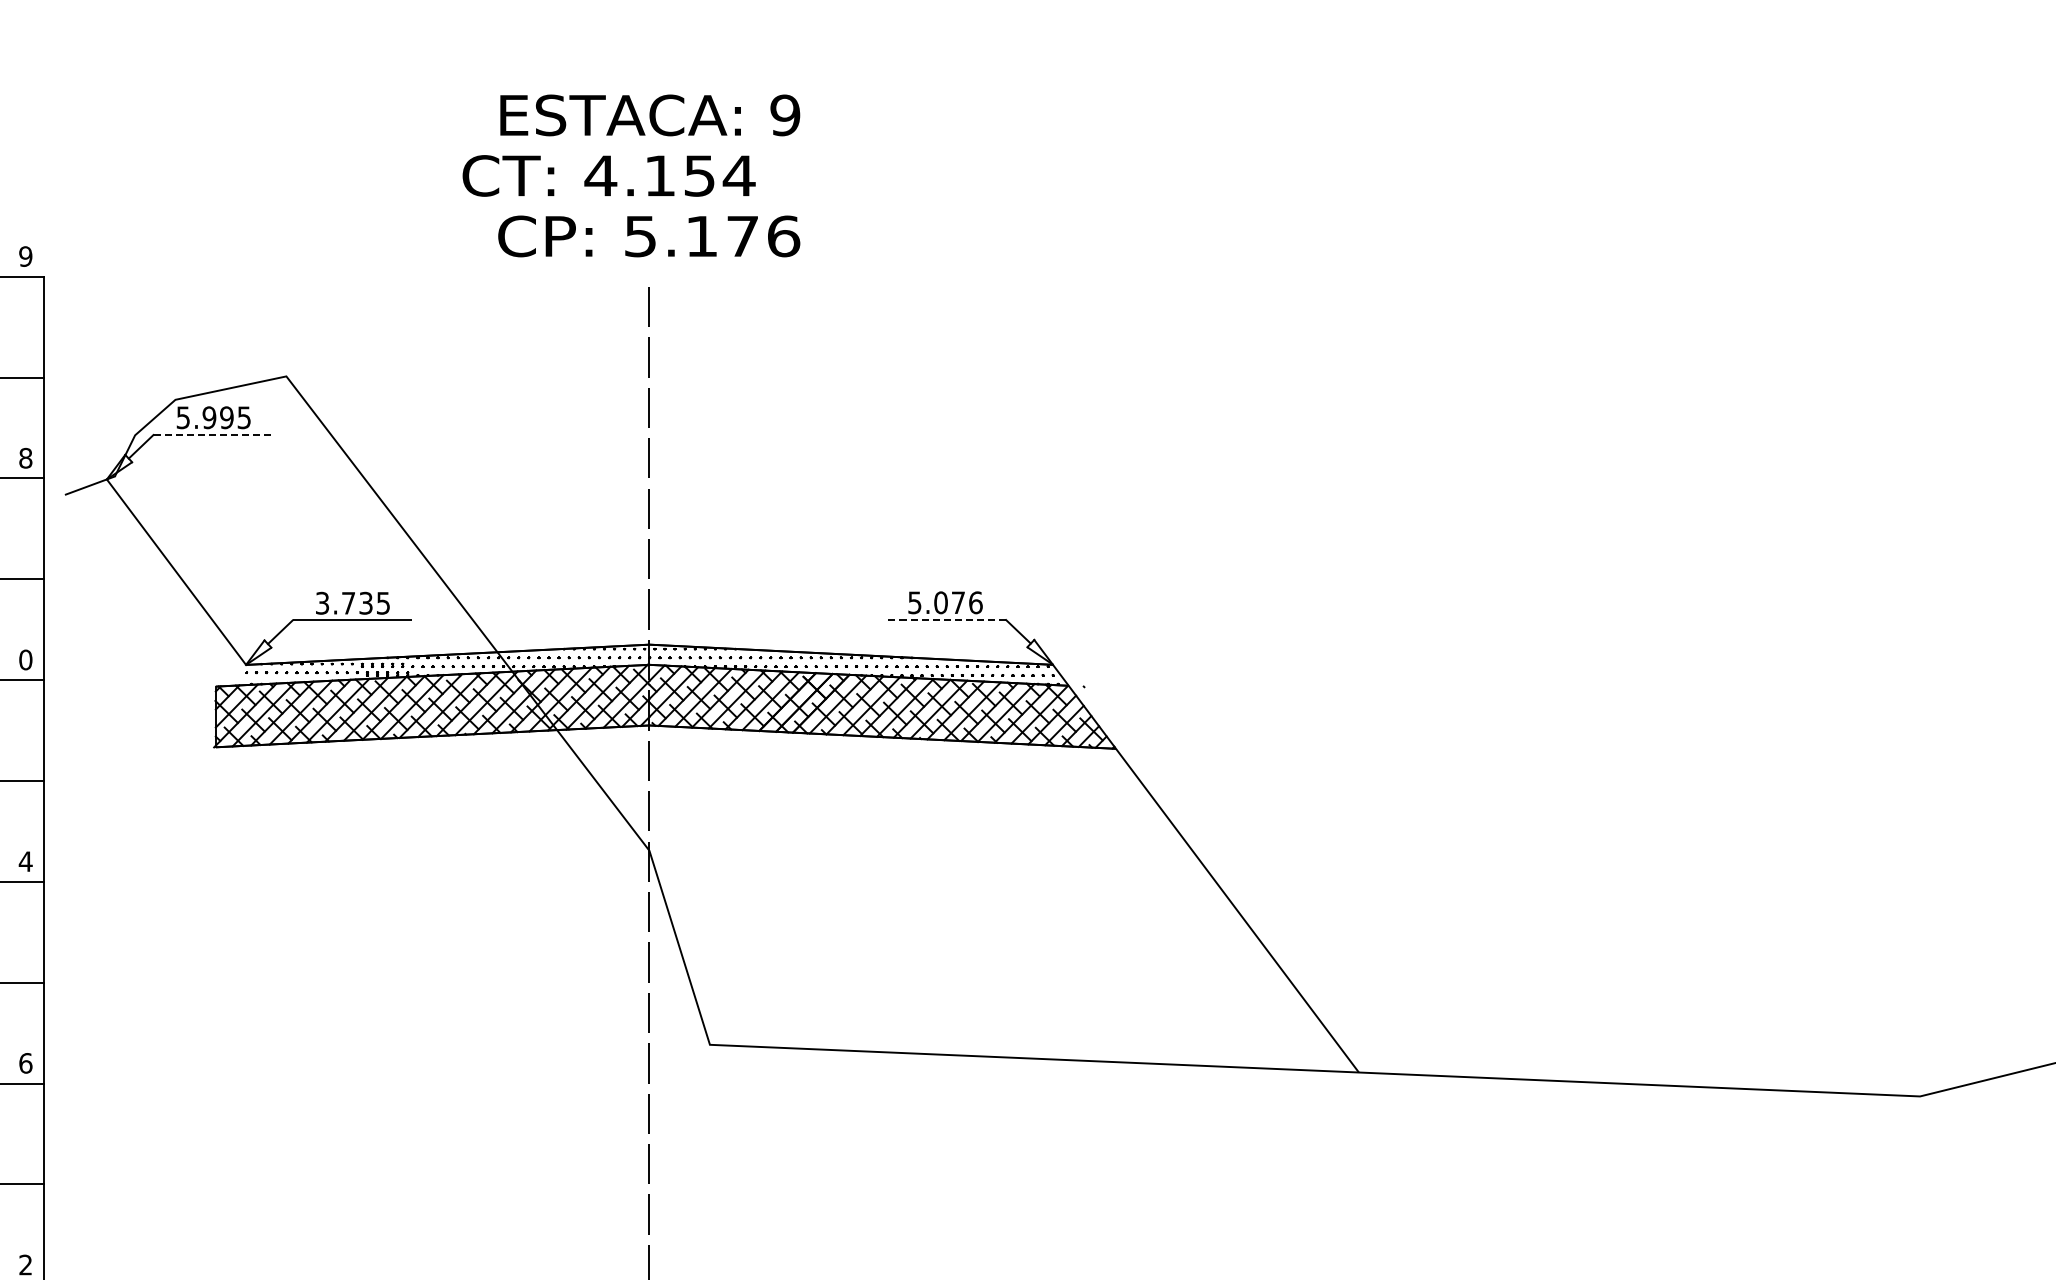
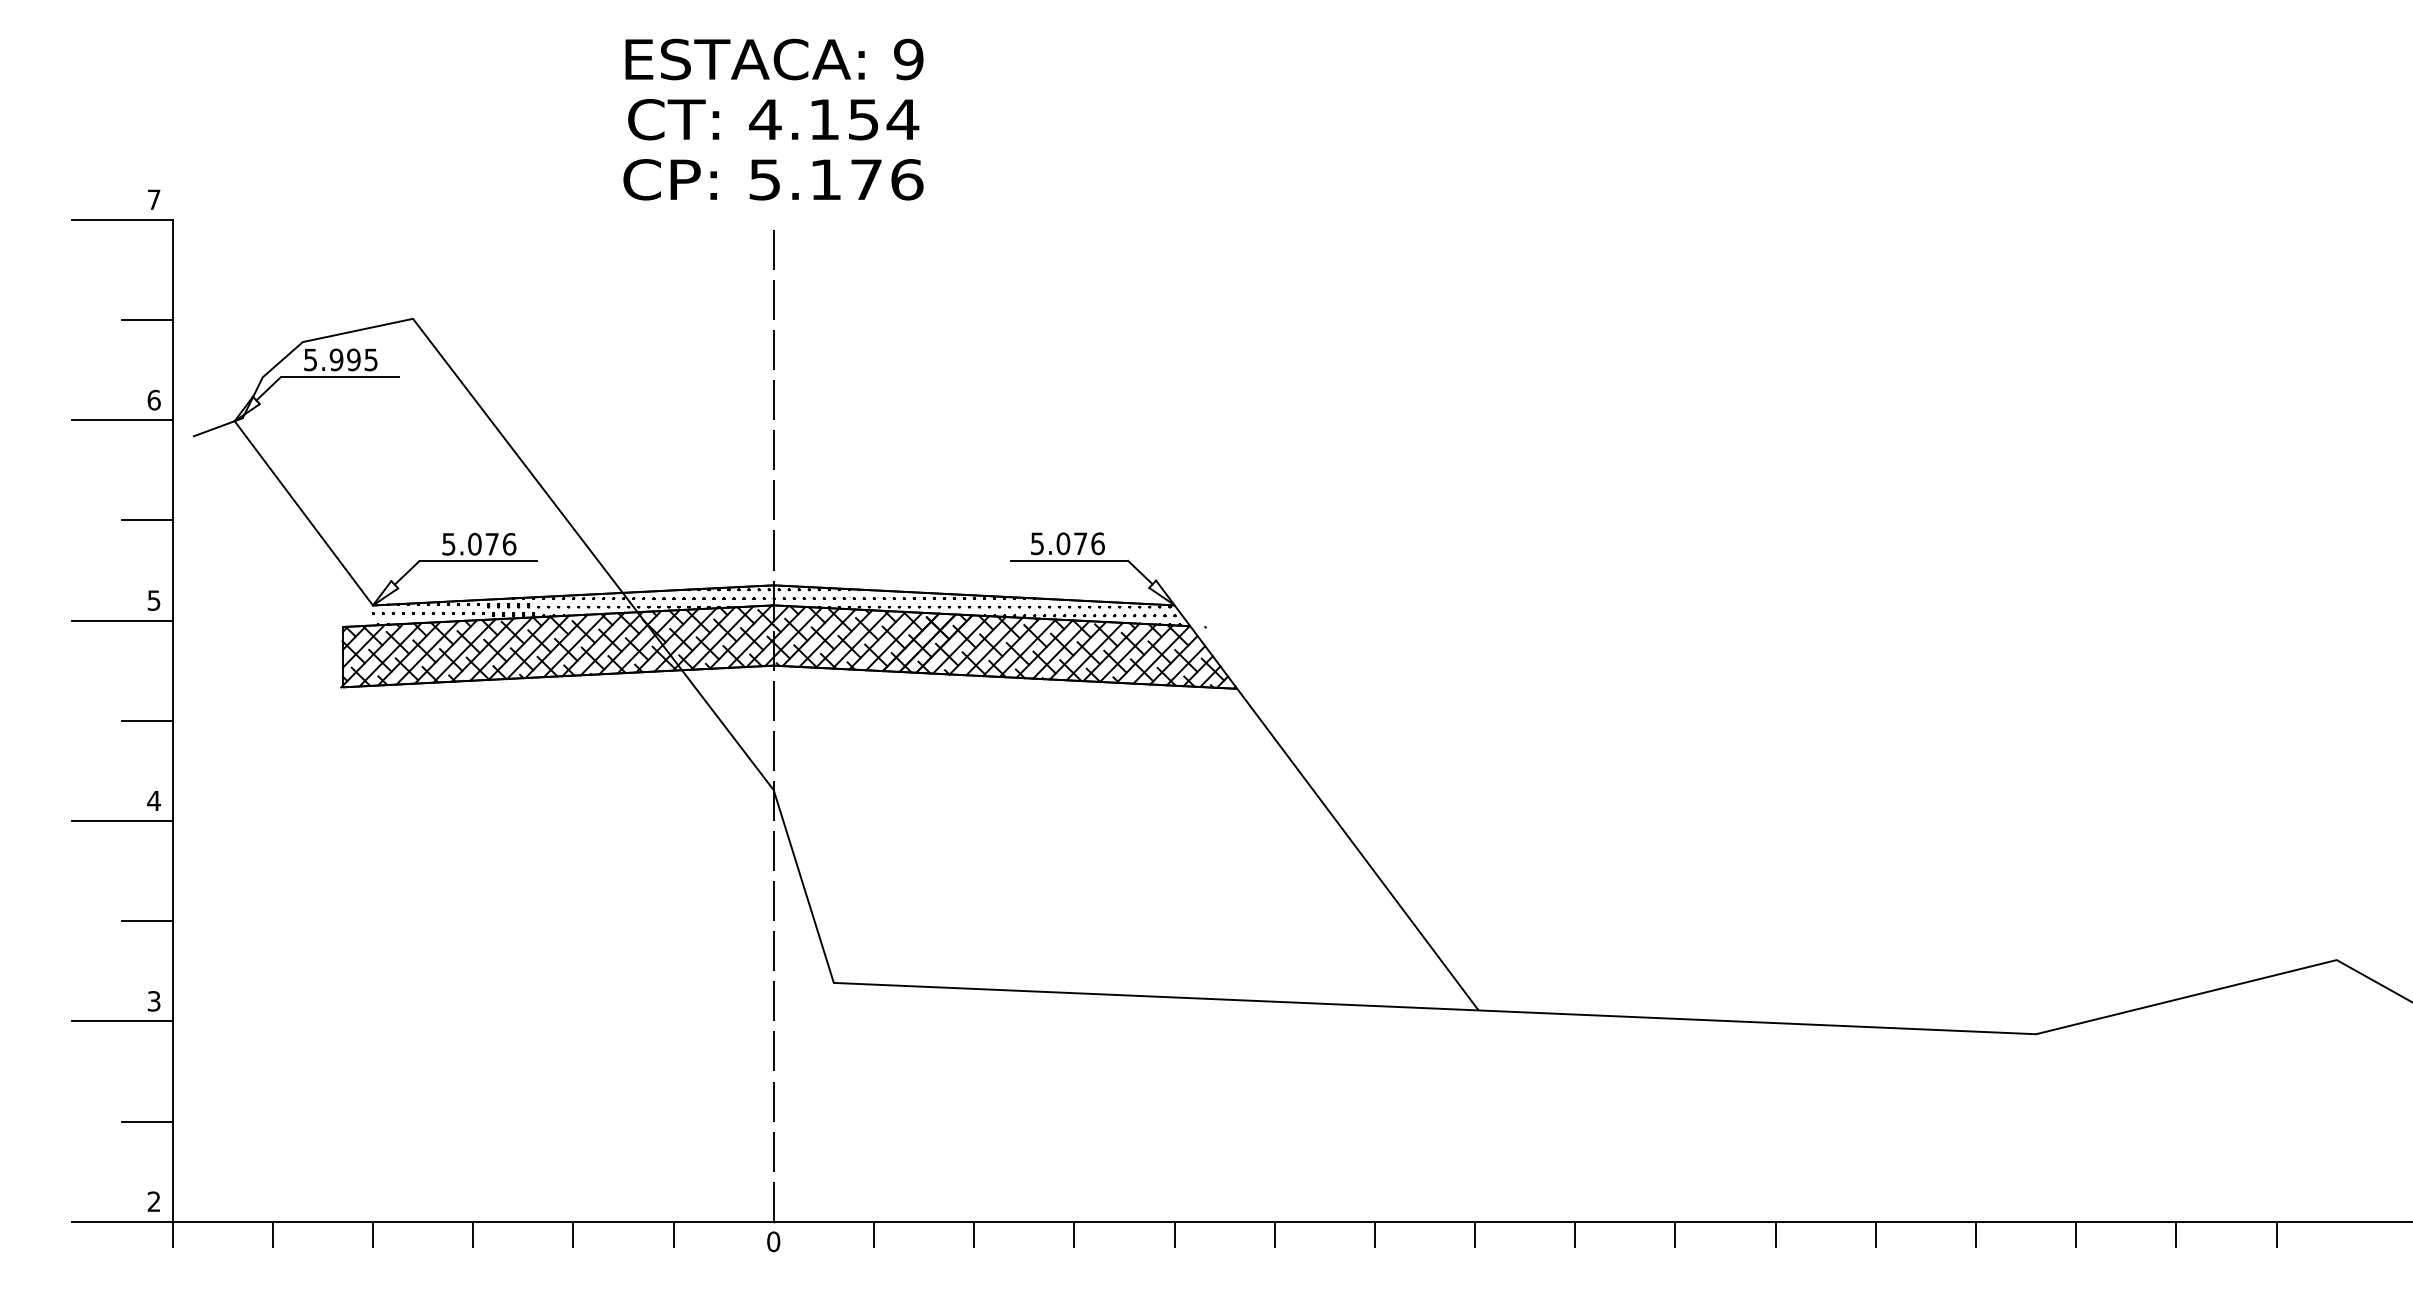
text: (608, 175) -> (773, 119), moved
text: (25, 256) -> (153, 199), 9 -> 7
line: (213, 435) -> (340, 377), dashed -> solid
text: (25, 457) -> (153, 399), 8 -> 6
text: (353, 602) -> (479, 543), 3.735 -> 5.076
line: (946, 619) -> (1068, 560), dashed -> solid
text: (25, 659) -> (153, 600), 0 -> 5
text: (25, 1063) -> (153, 1001), 6 -> 3

